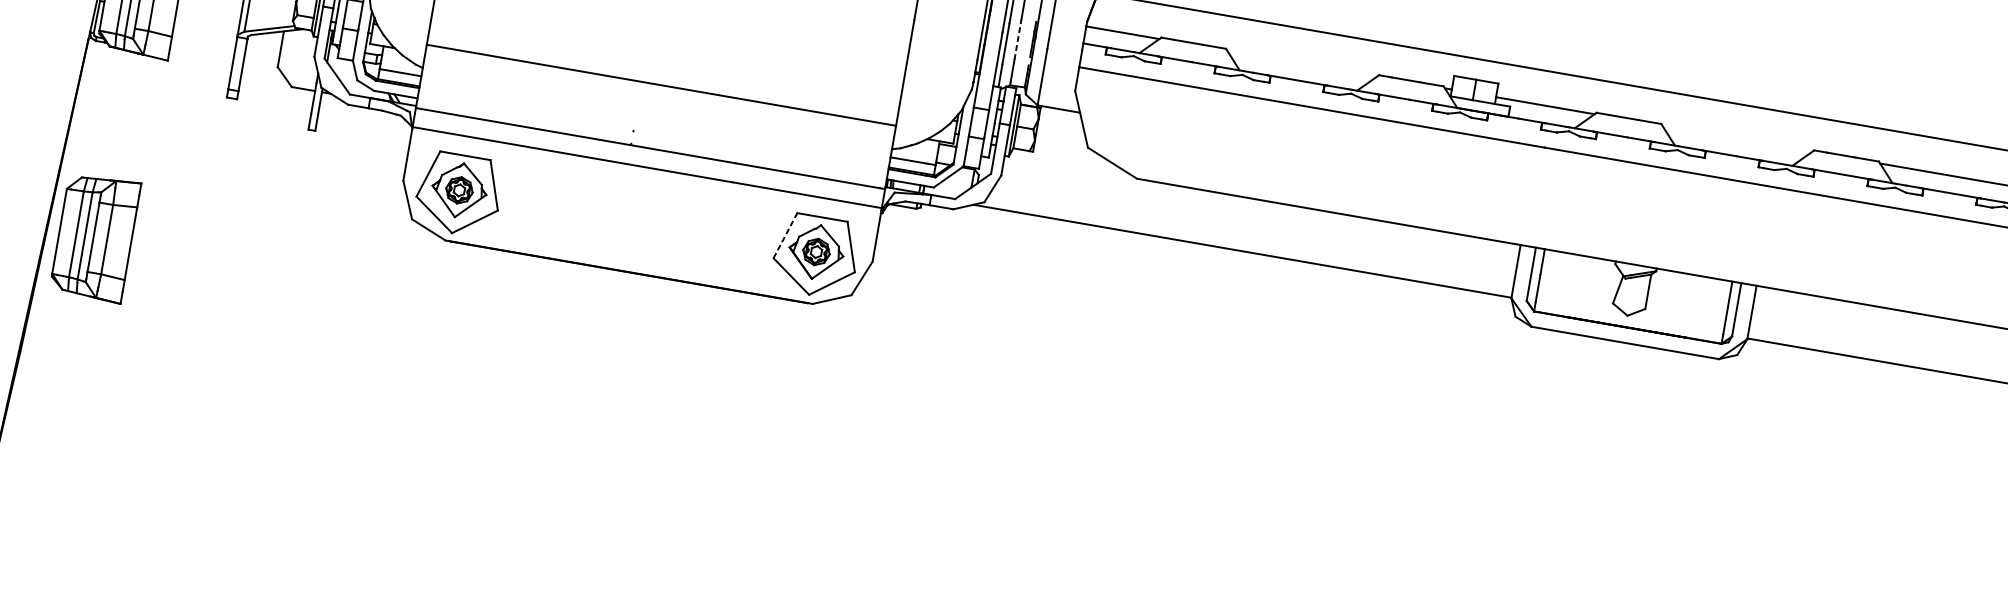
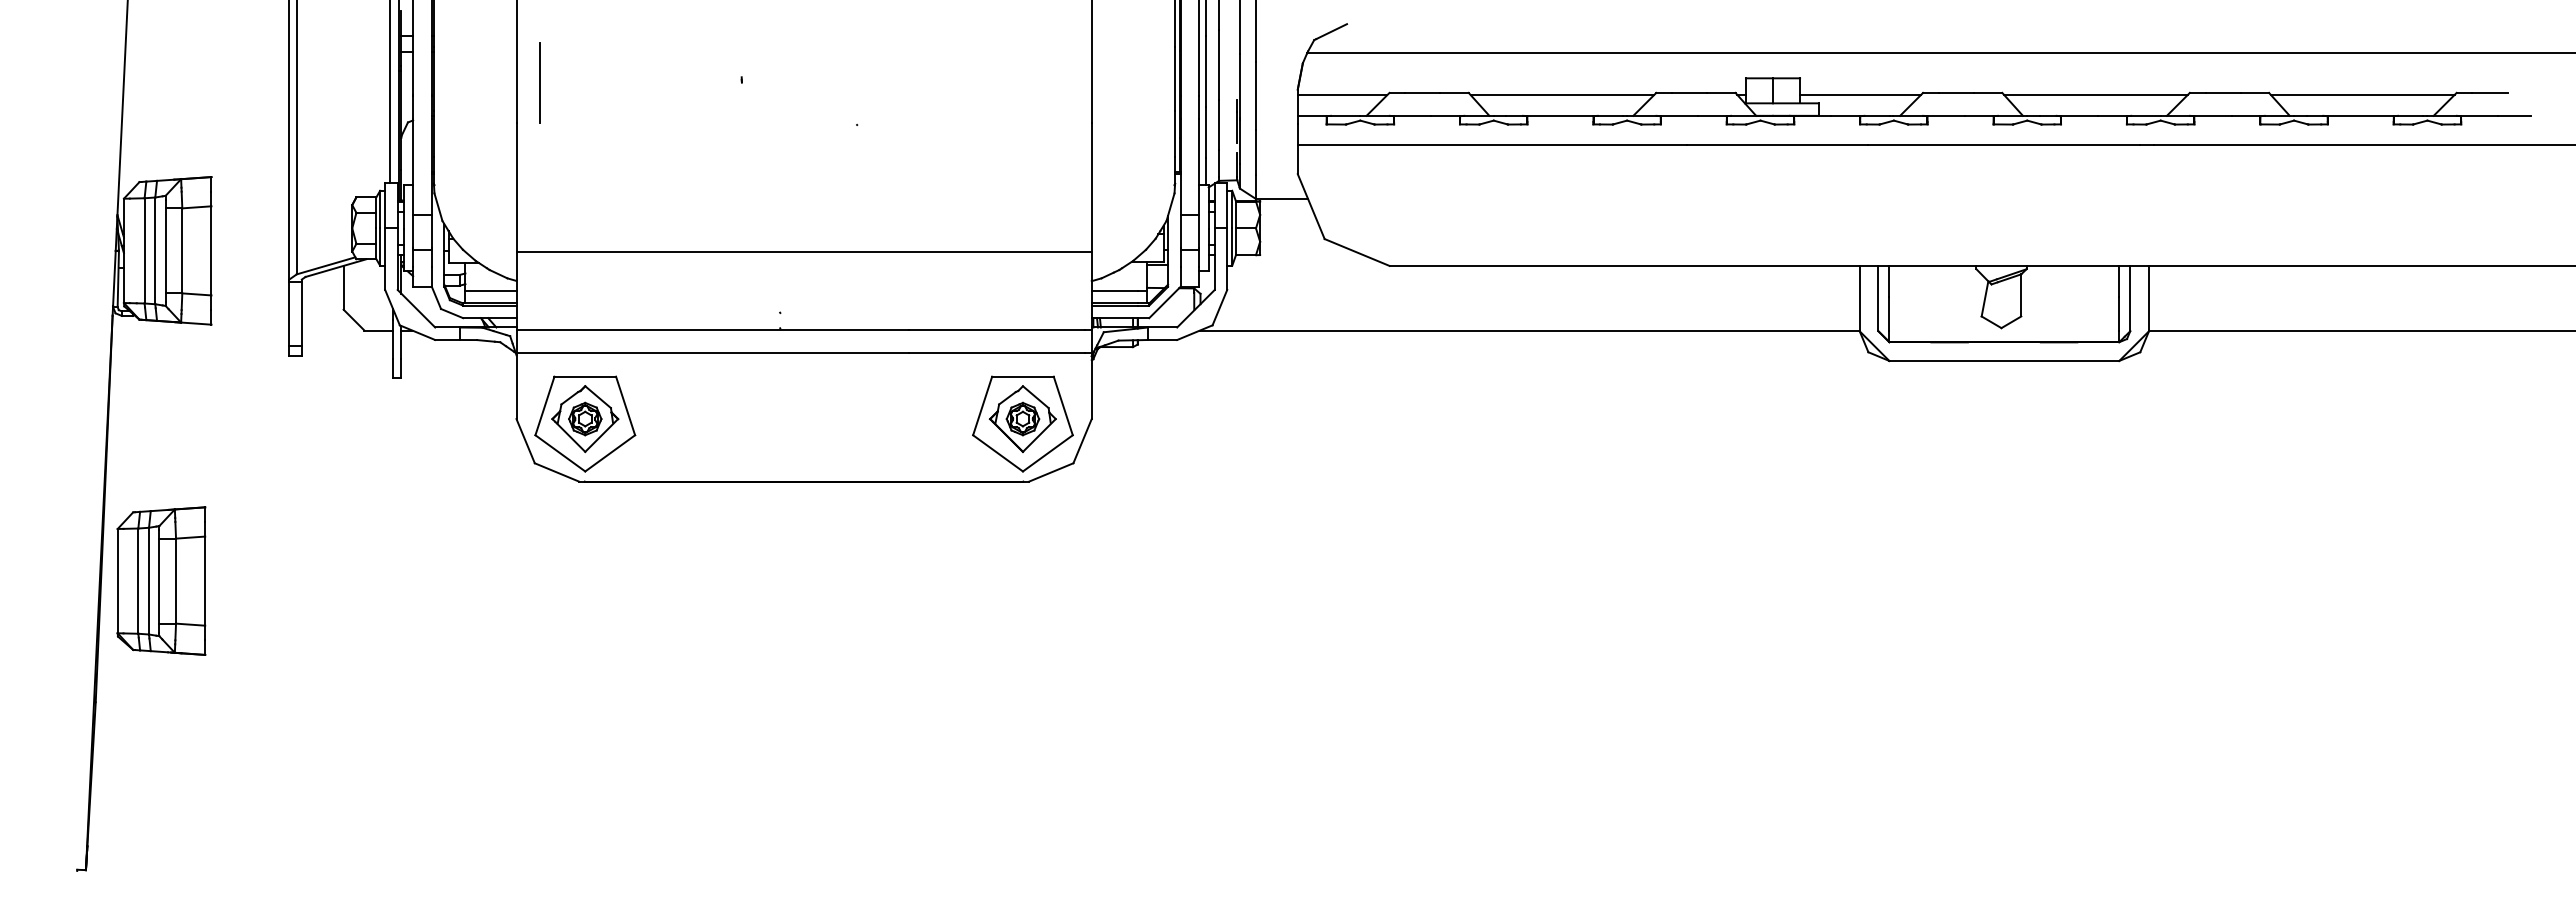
line: (1018, 39) -> (1219, 124), dashed -> solid
line: (1302, 64) -> (1562, 95), added
line: (1736, 139) -> (2095, 95), added
line: (785, 235) -> (982, 405), dashed -> solid
part: (95, 237) -> (161, 580), moved

